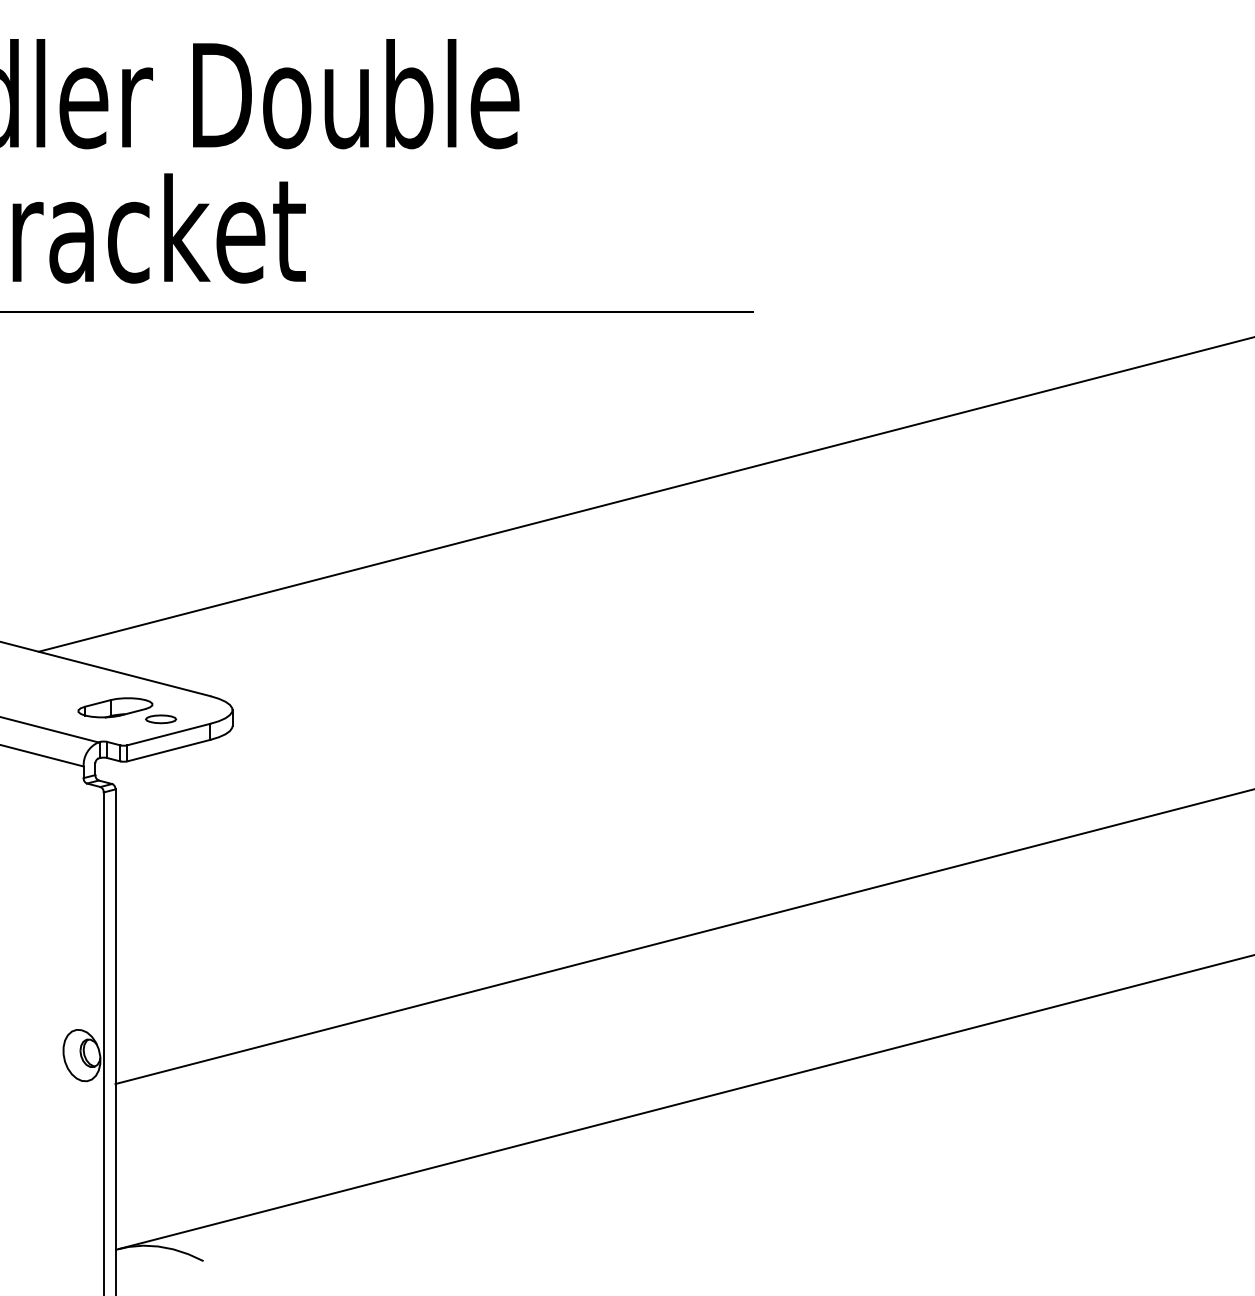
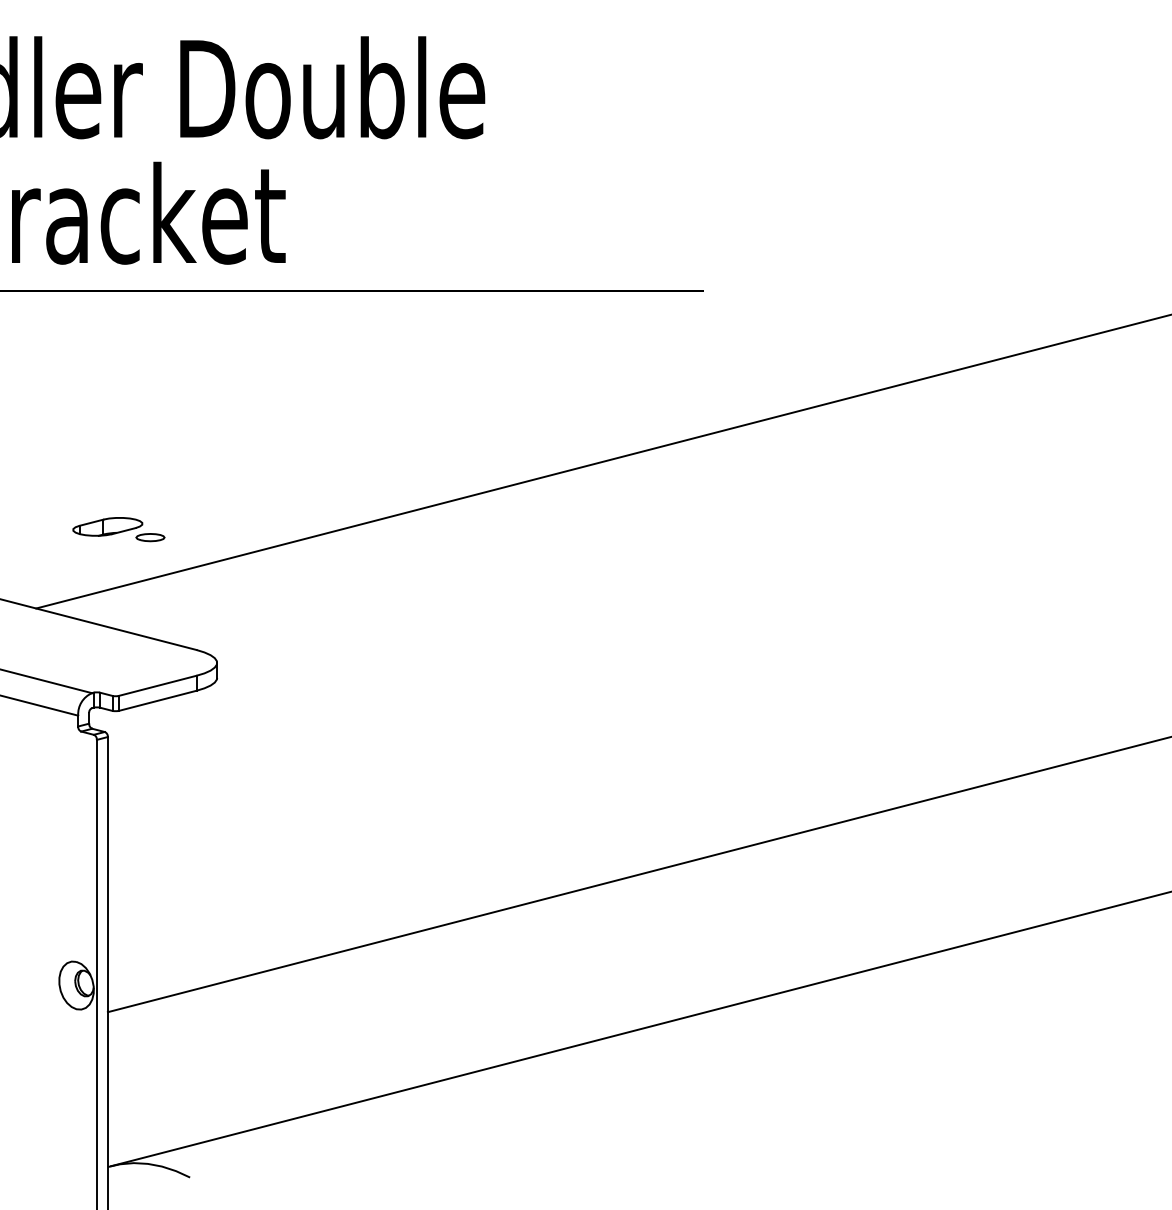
part: (126, 710) -> (118, 529), moved

